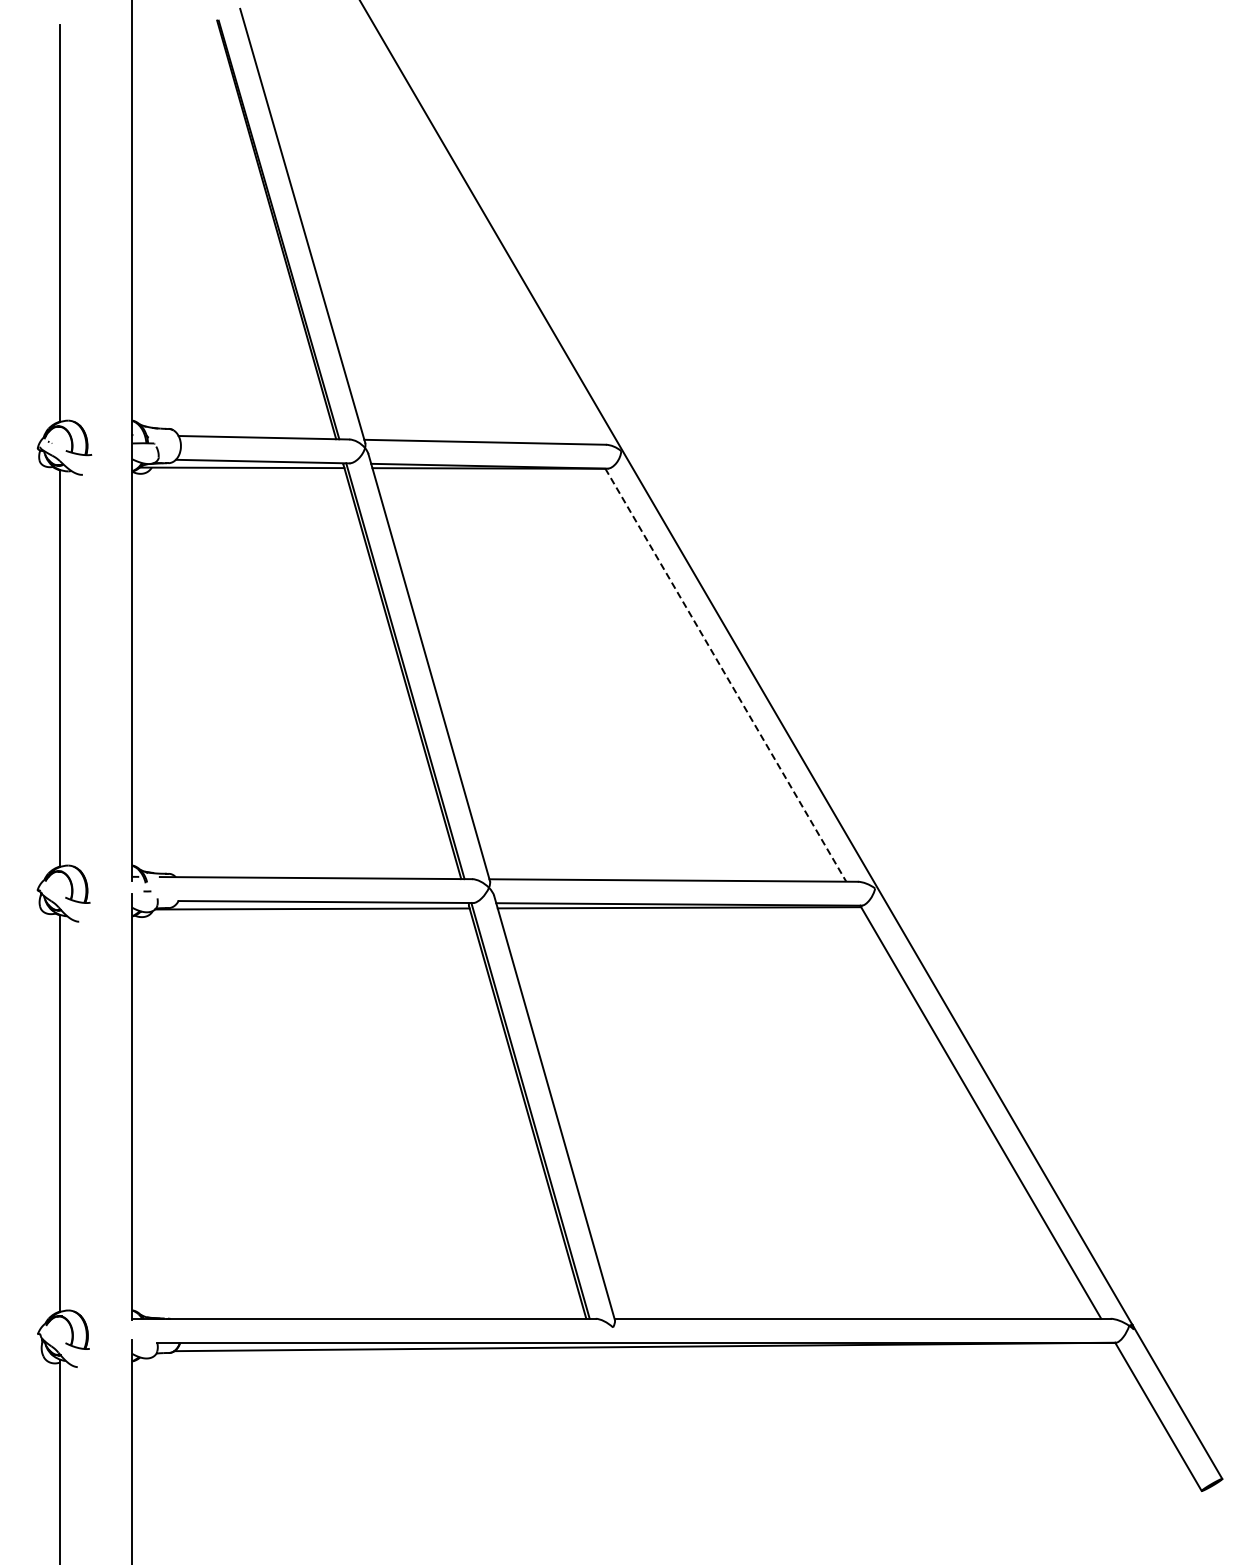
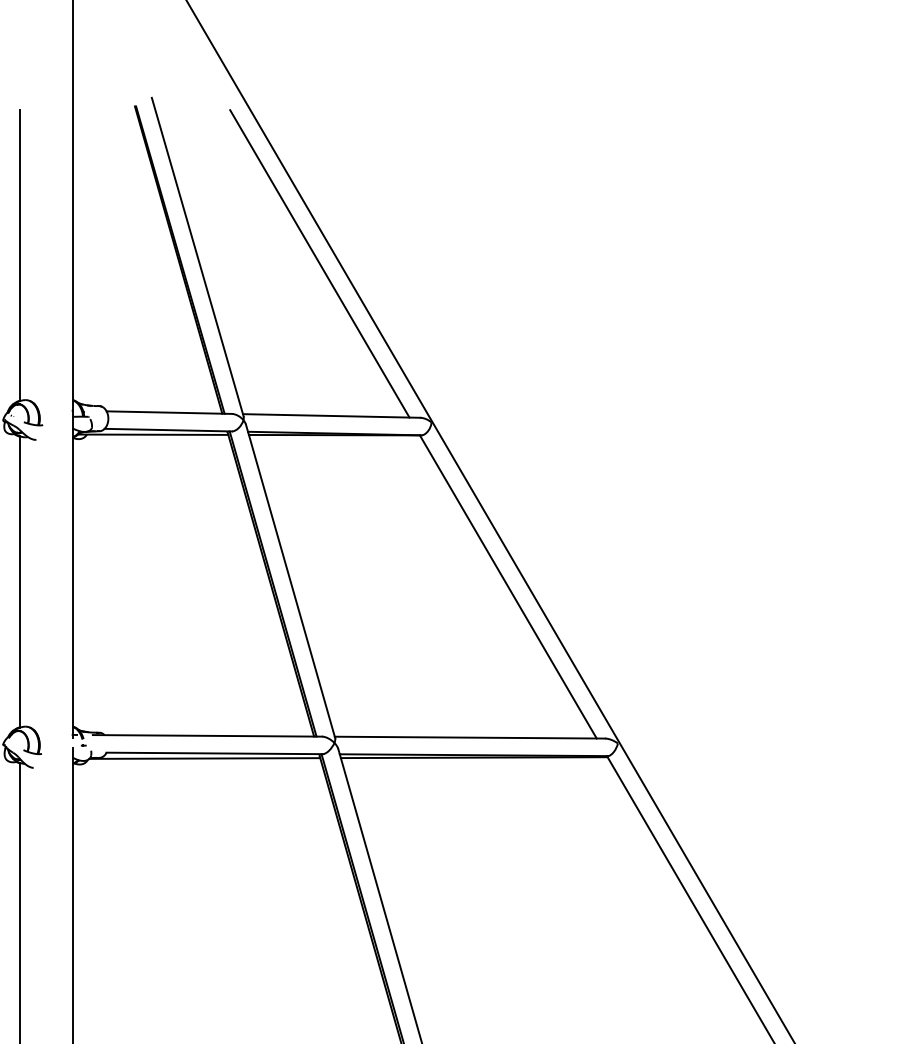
line: (468, 234) -> (319, 263), added
line: (726, 675) -> (508, 587), dashed -> solid

